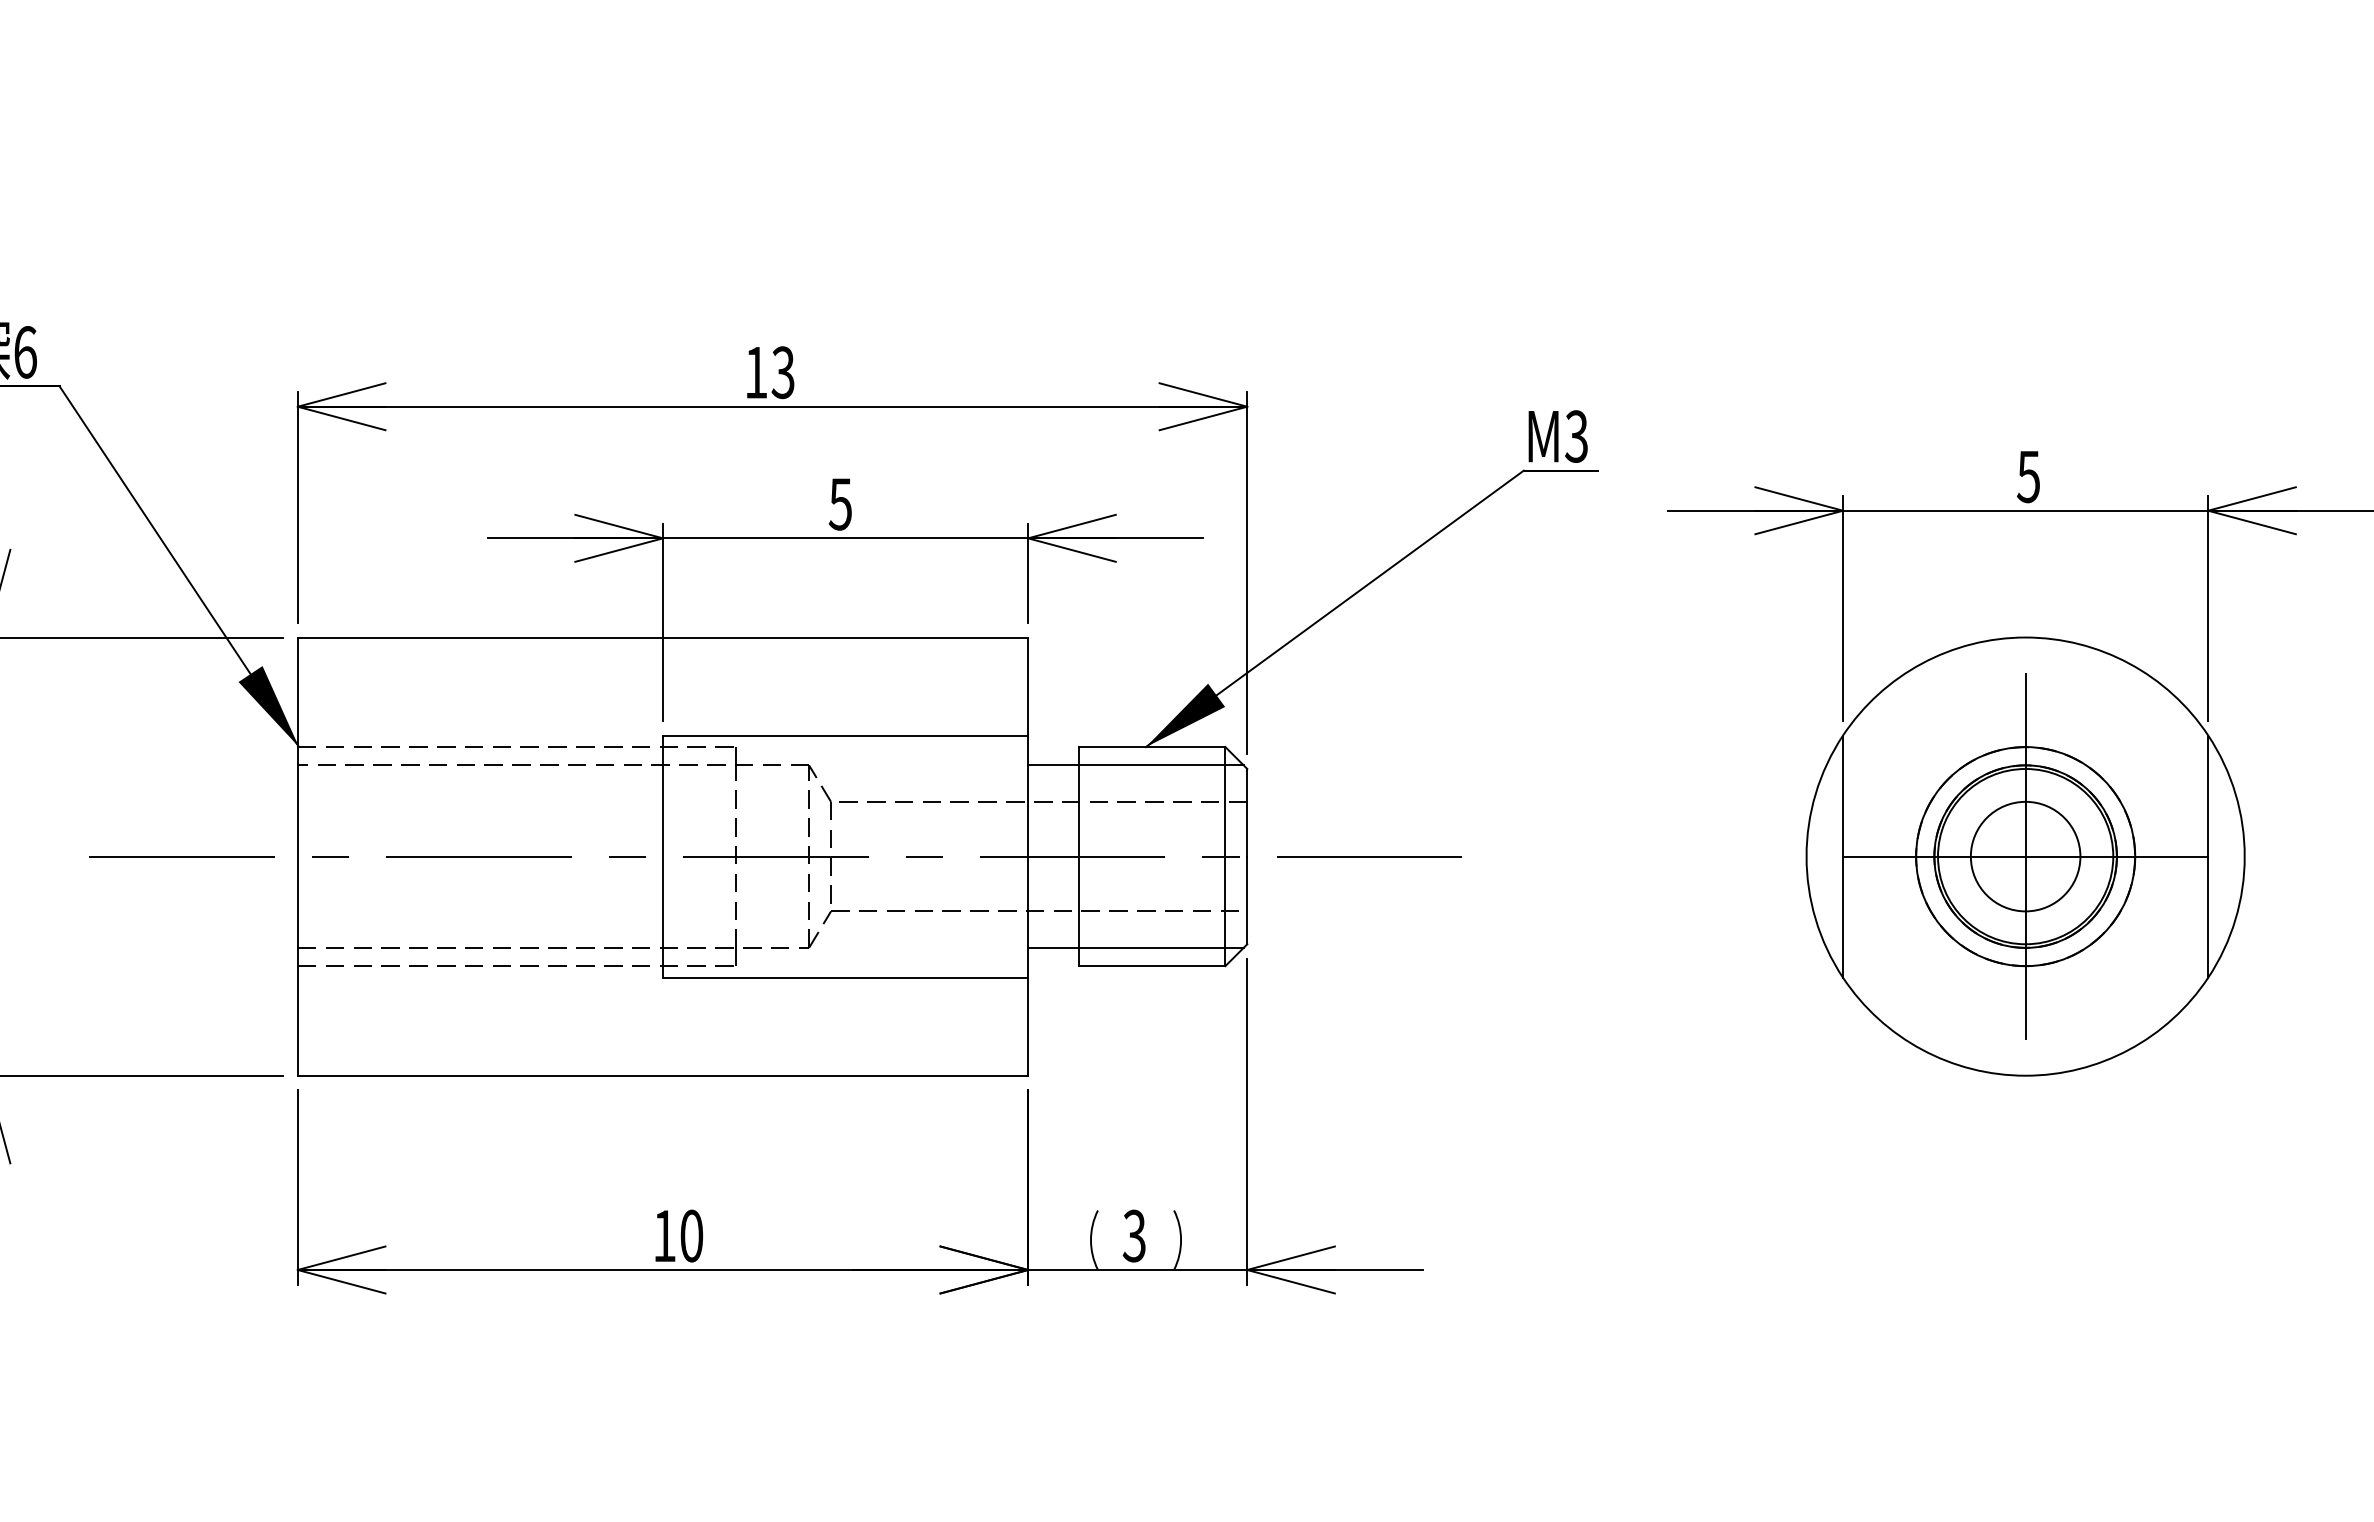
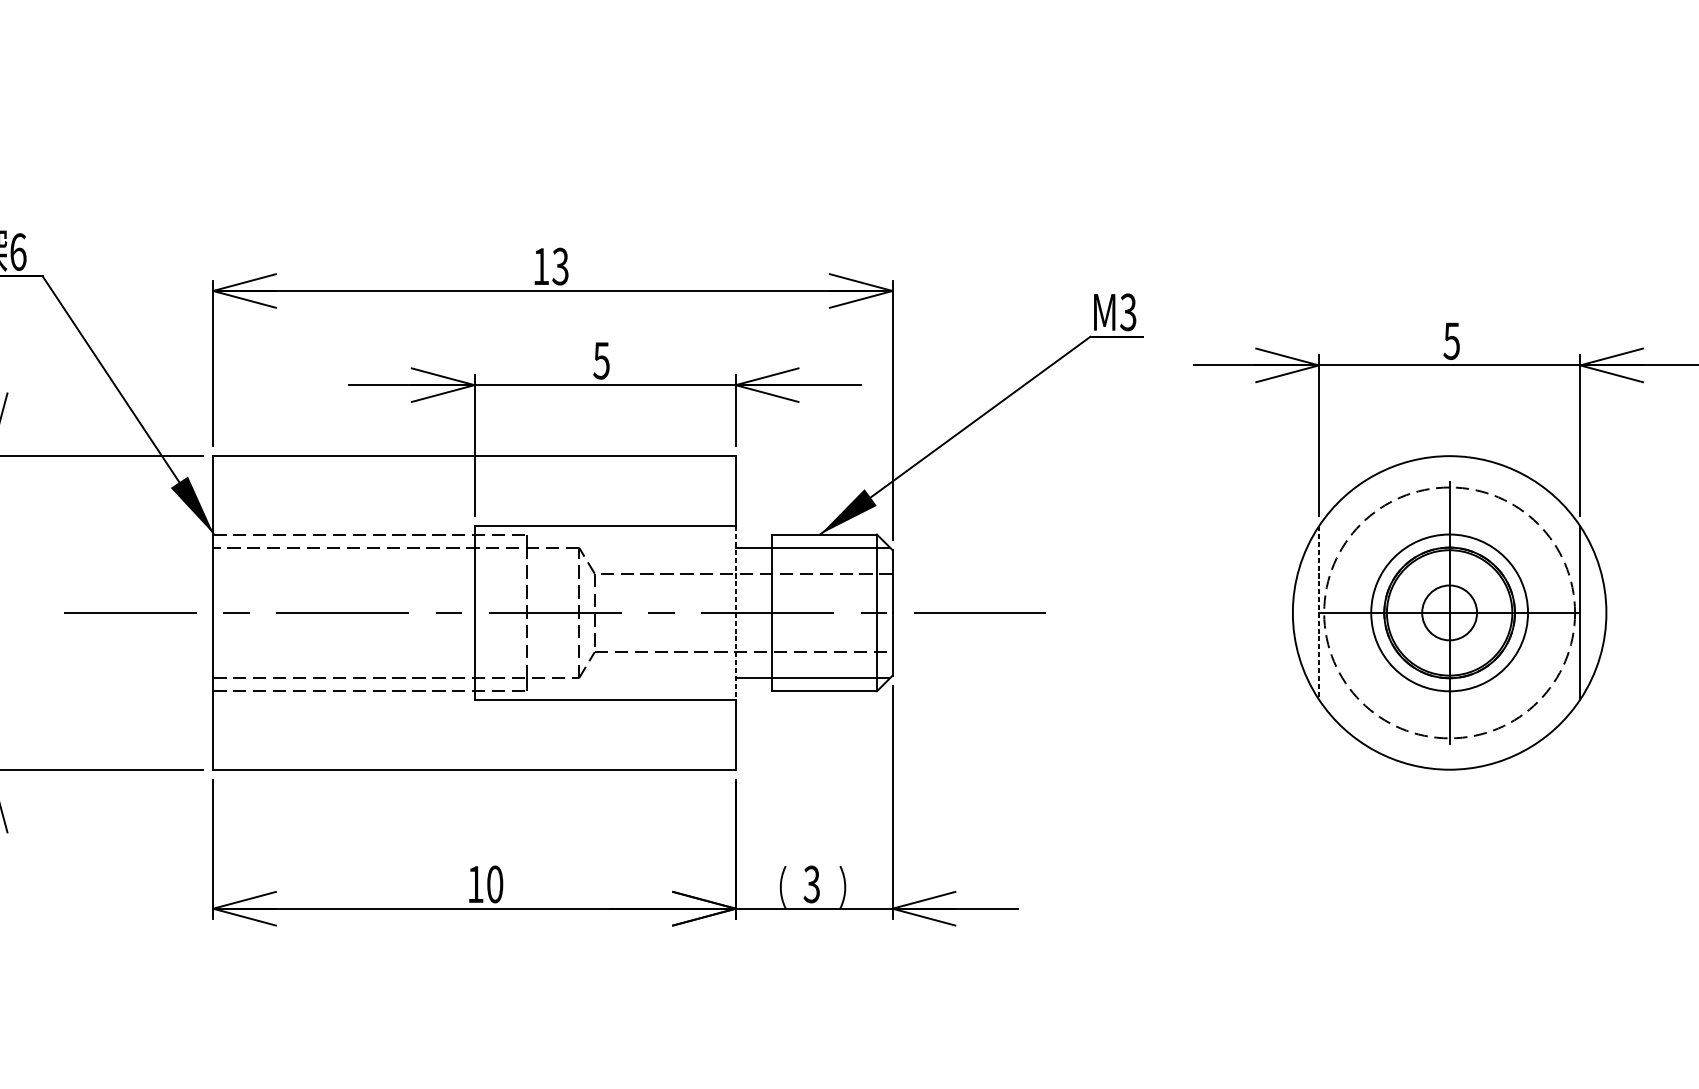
circle: (2025, 856) -> (1449, 612), size x0.7
circle: (2025, 856) -> (1449, 612), size x1.6
line: (1028, 857) -> (736, 613), solid -> dashed
line: (1843, 857) -> (1319, 613), solid -> dashed

